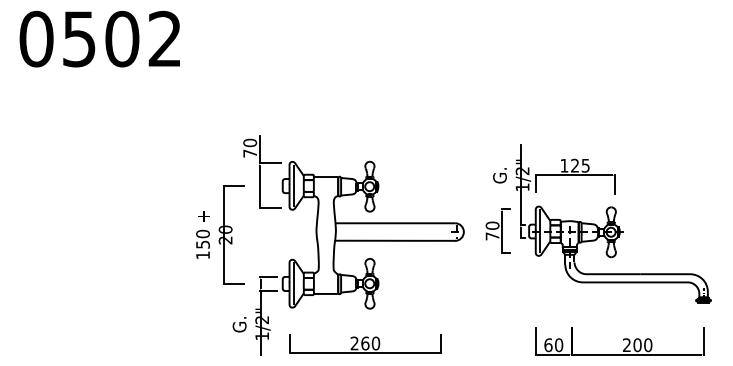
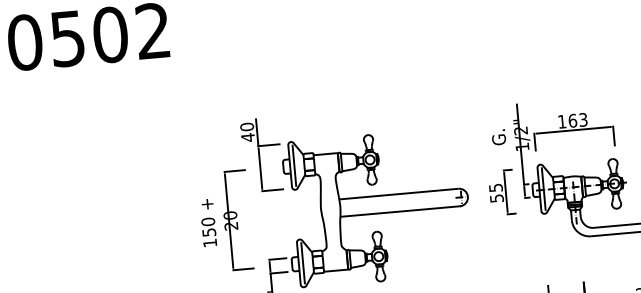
text: (249, 153) -> (247, 137), 70 -> 40
text: (580, 165) -> (578, 120), 125 -> 163
text: (492, 230) -> (496, 192), 70 -> 55

